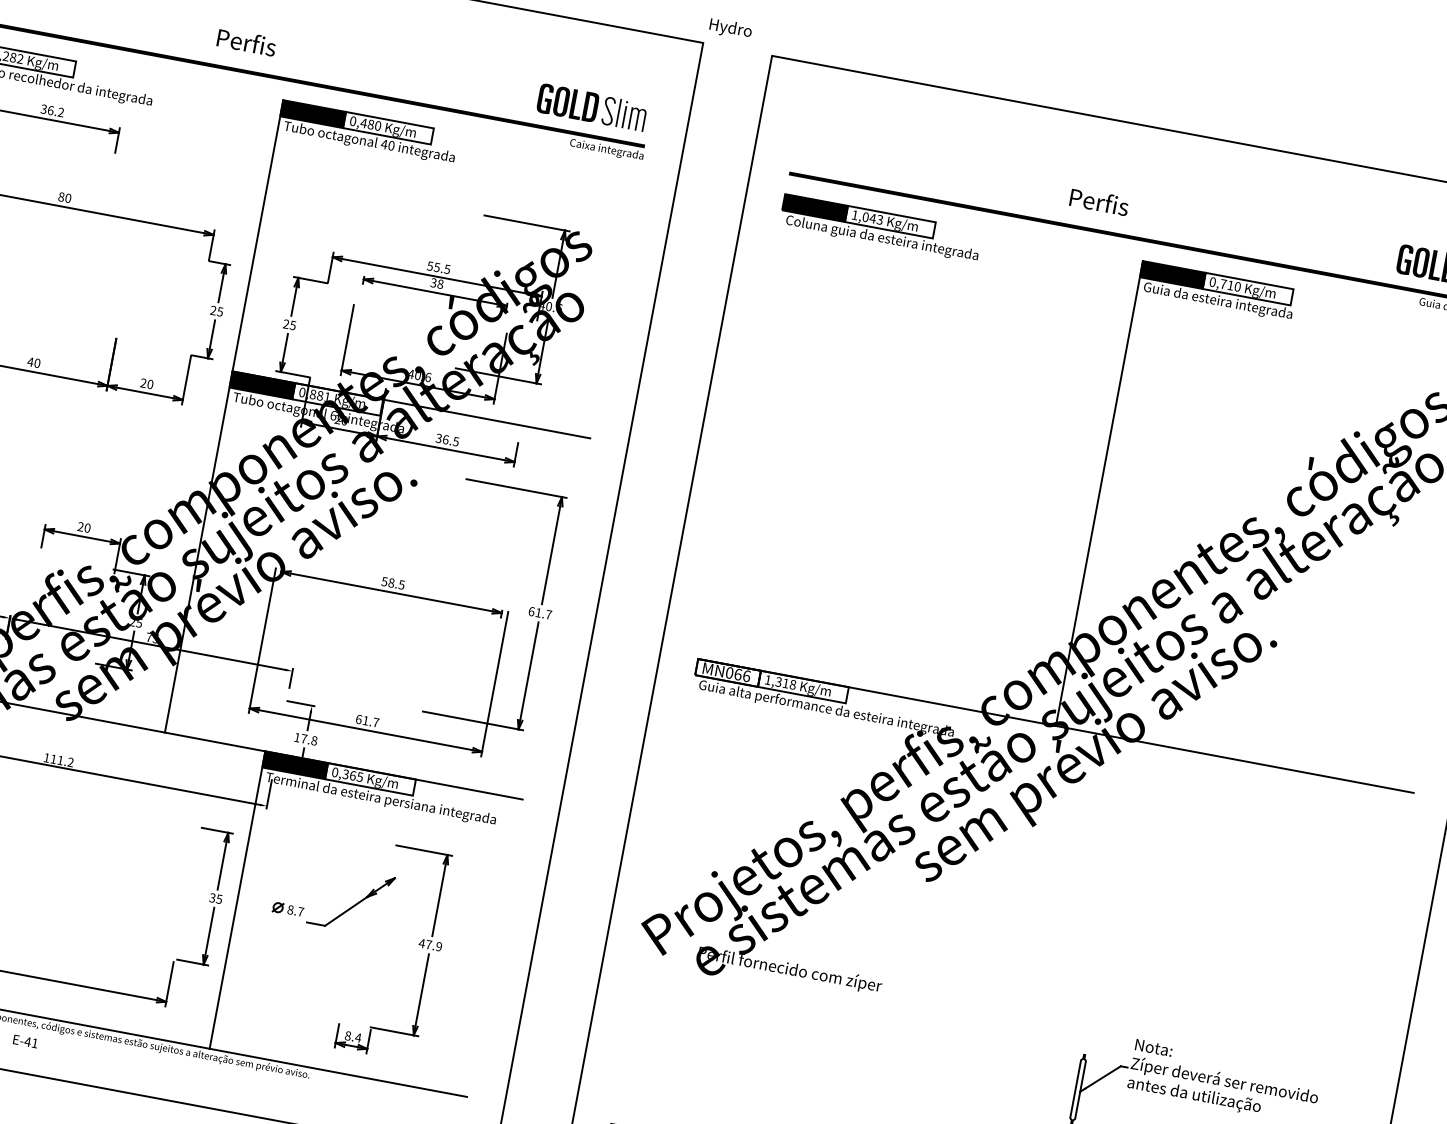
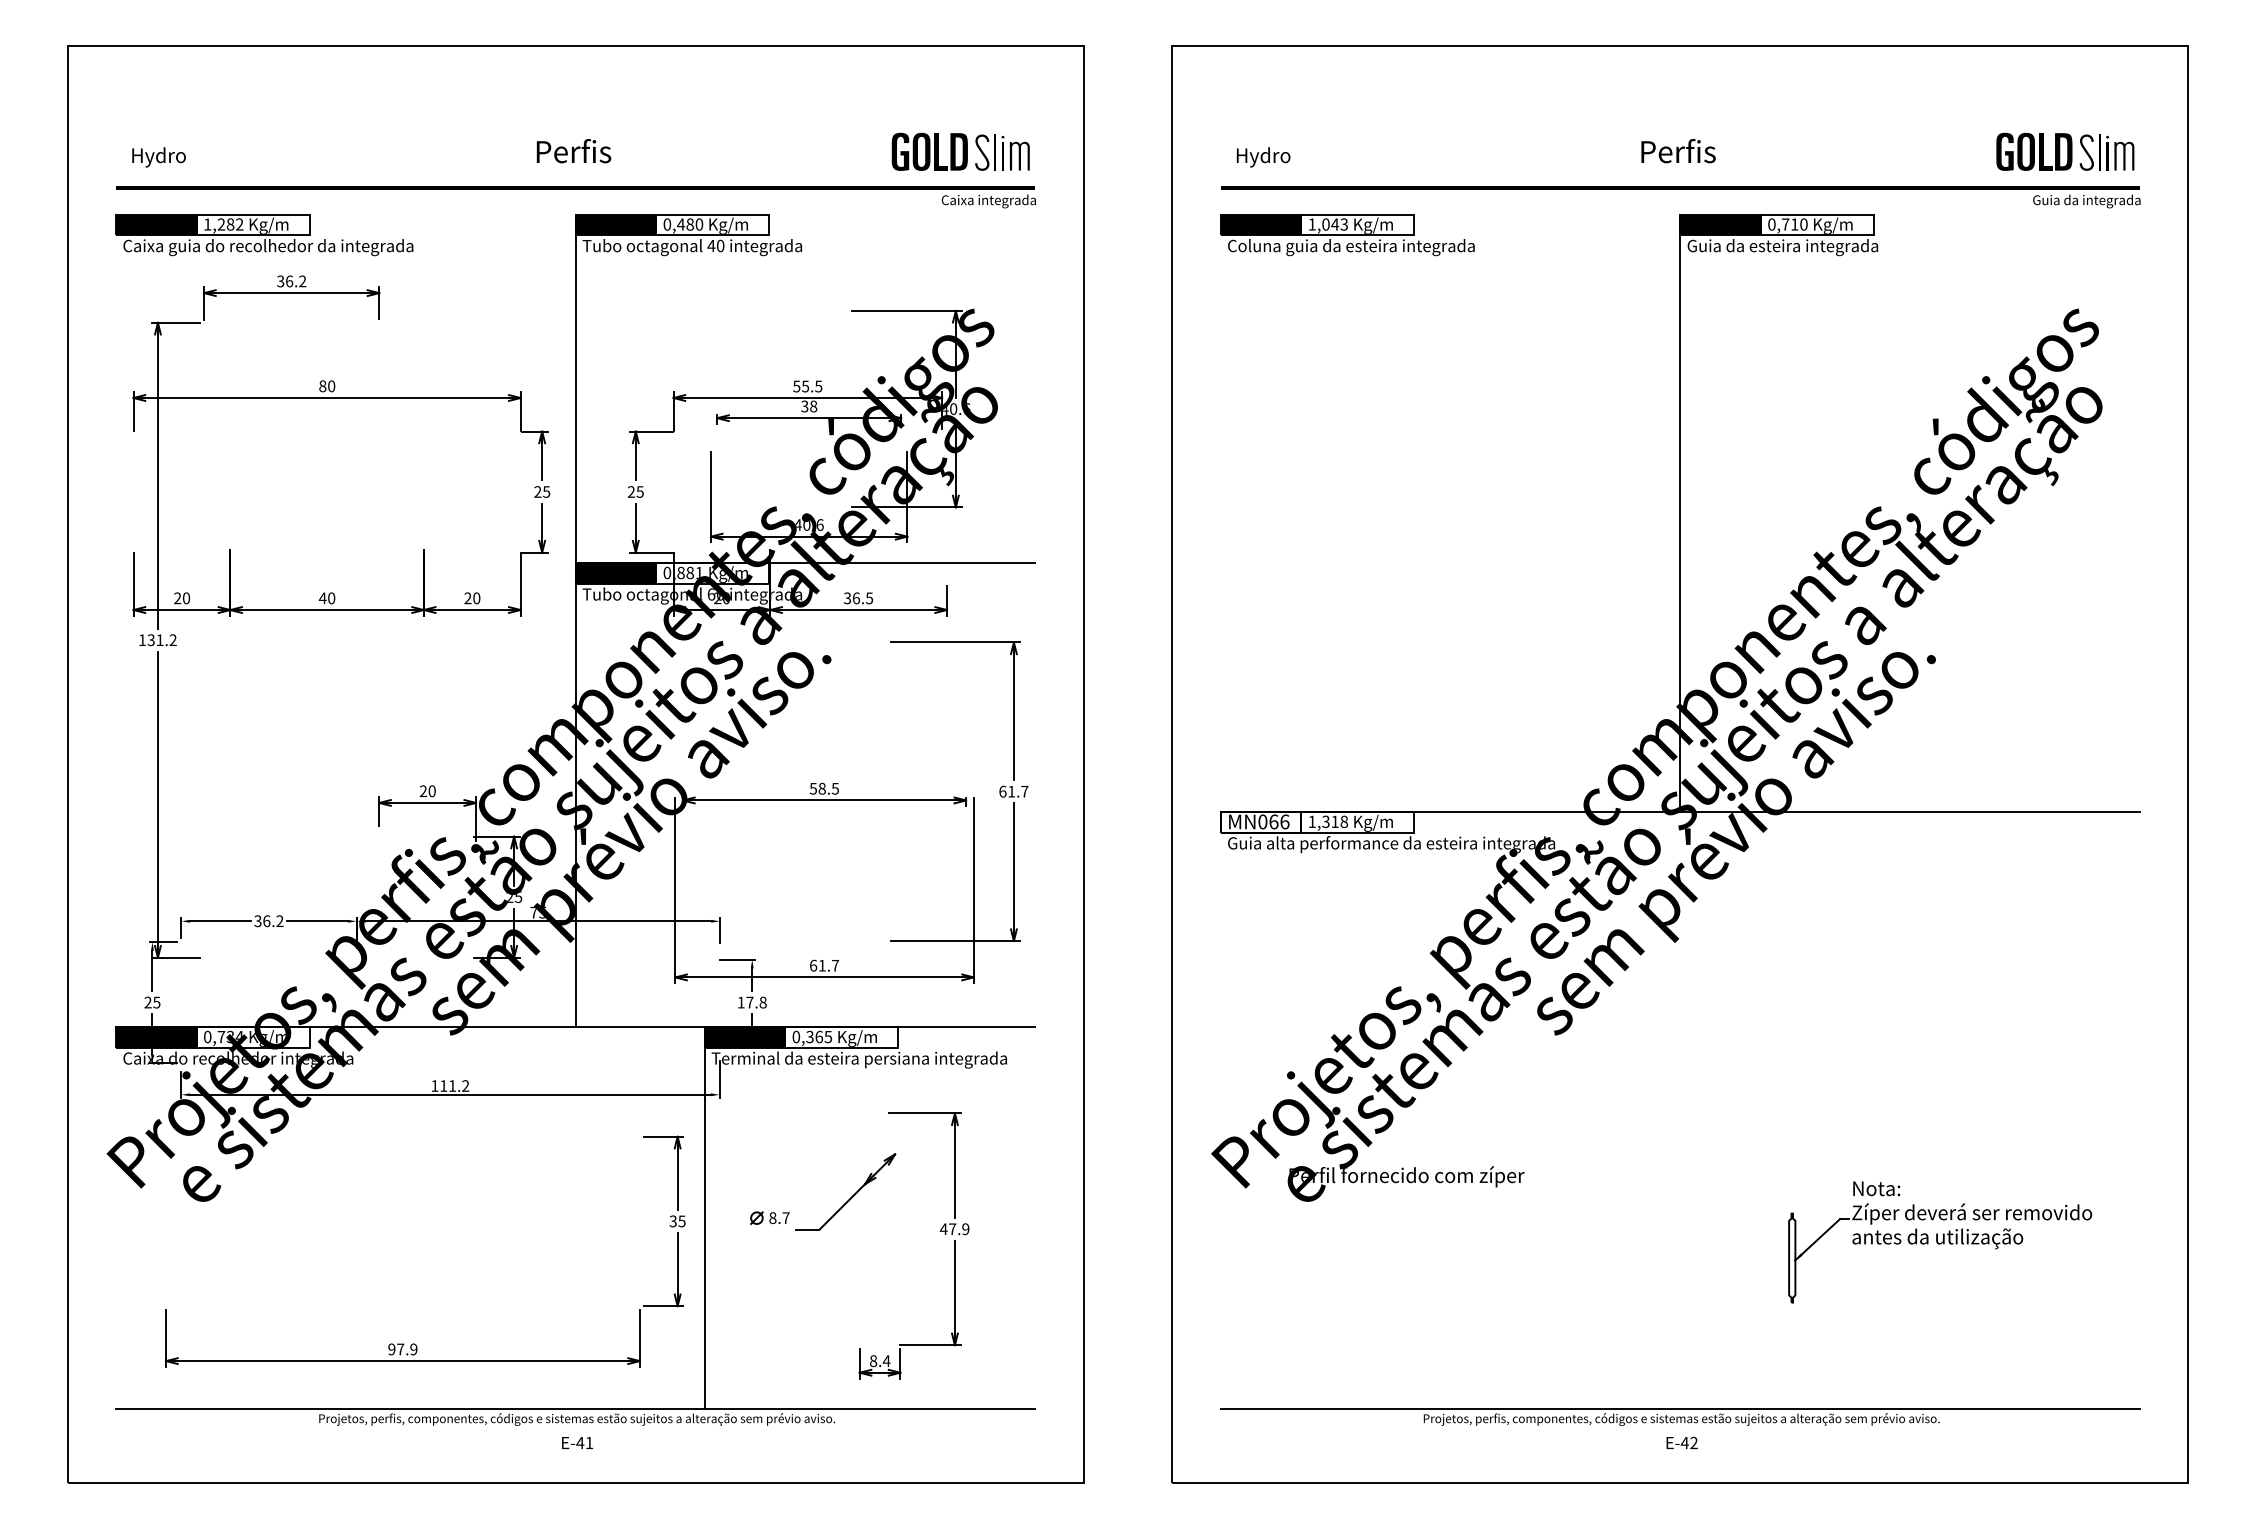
text: (730, 29) -> (1263, 157), moved
text: (246, 42) -> (573, 151), moved
text: (1099, 202) -> (1678, 151), moved
text: (25, 1041) -> (577, 1442), moved

